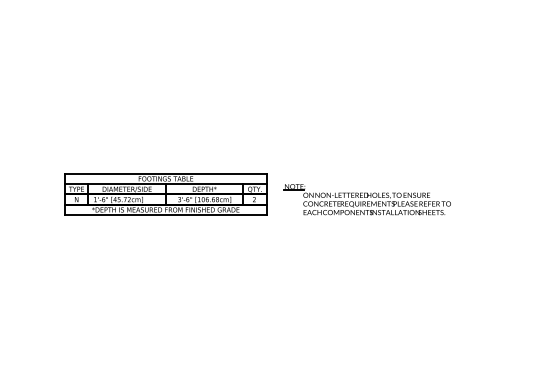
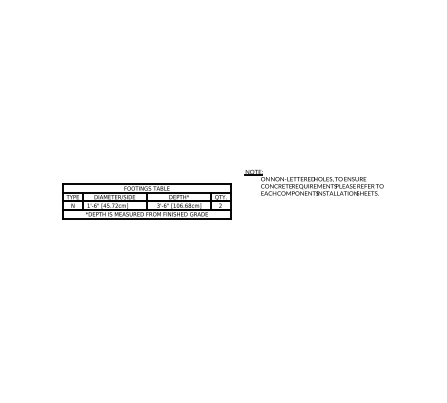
part: (366, 199) -> (313, 182), moved

